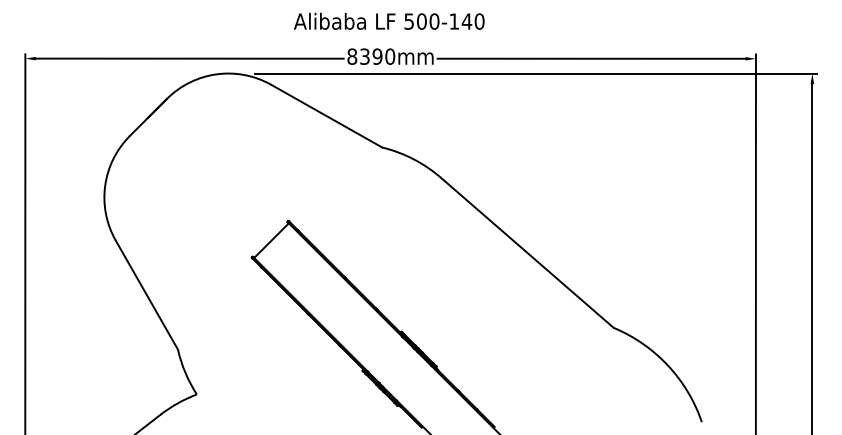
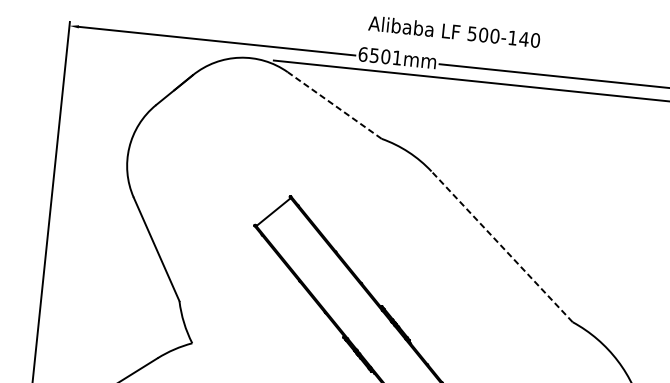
text: (389, 20) -> (454, 31), moved
text: (371, 56) -> (380, 56), 8390mm -> 6501mm
line: (326, 116) -> (334, 105), solid -> dashed
line: (526, 252) -> (501, 246), solid -> dashed

